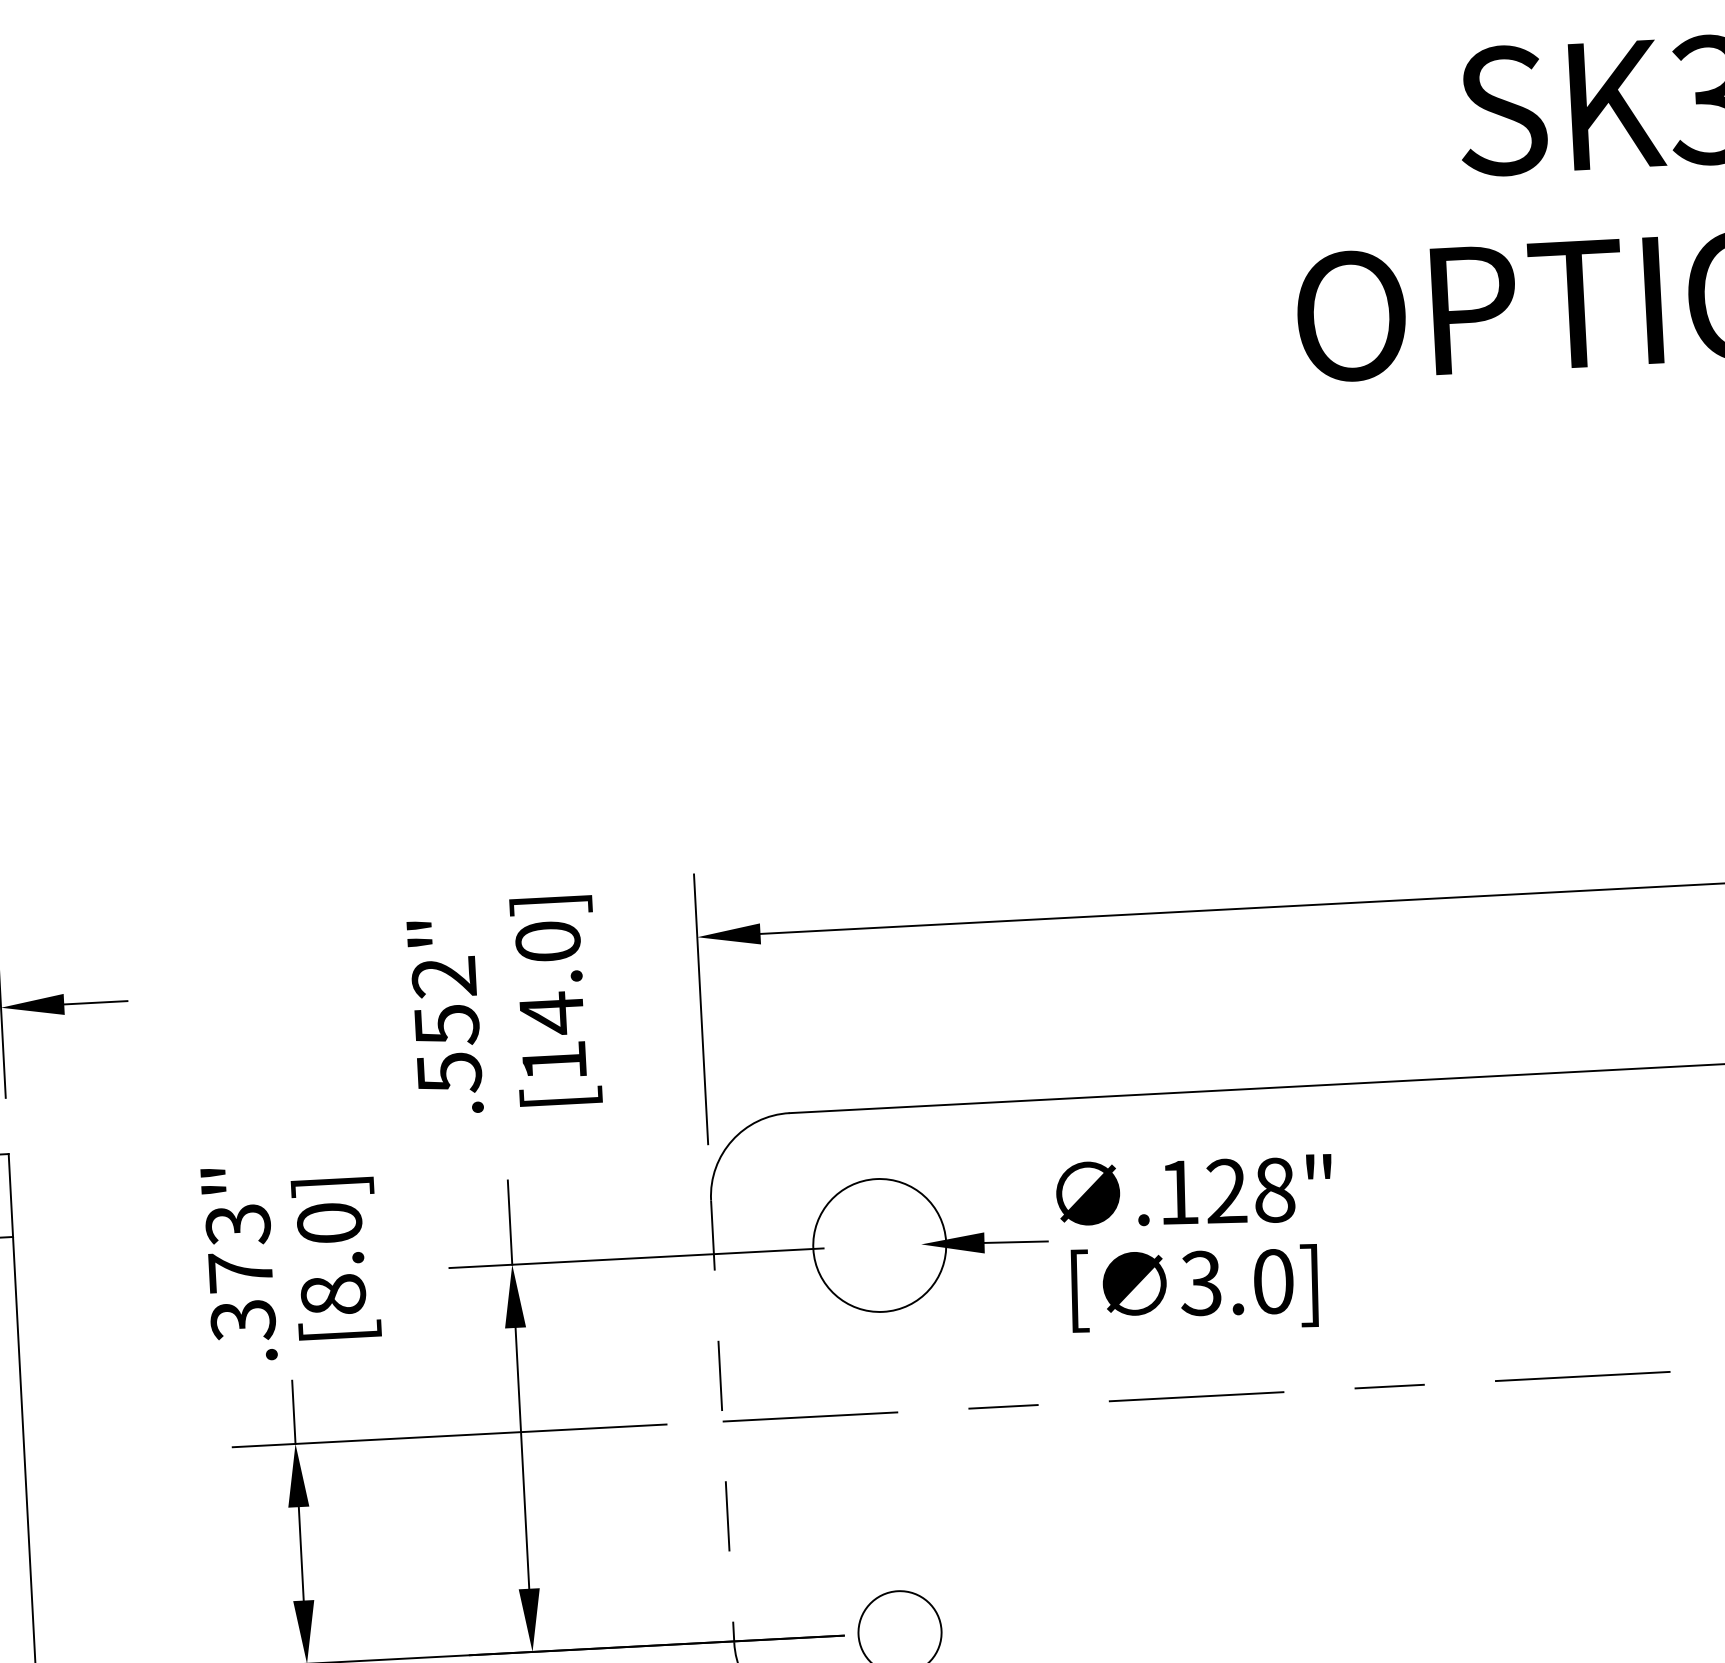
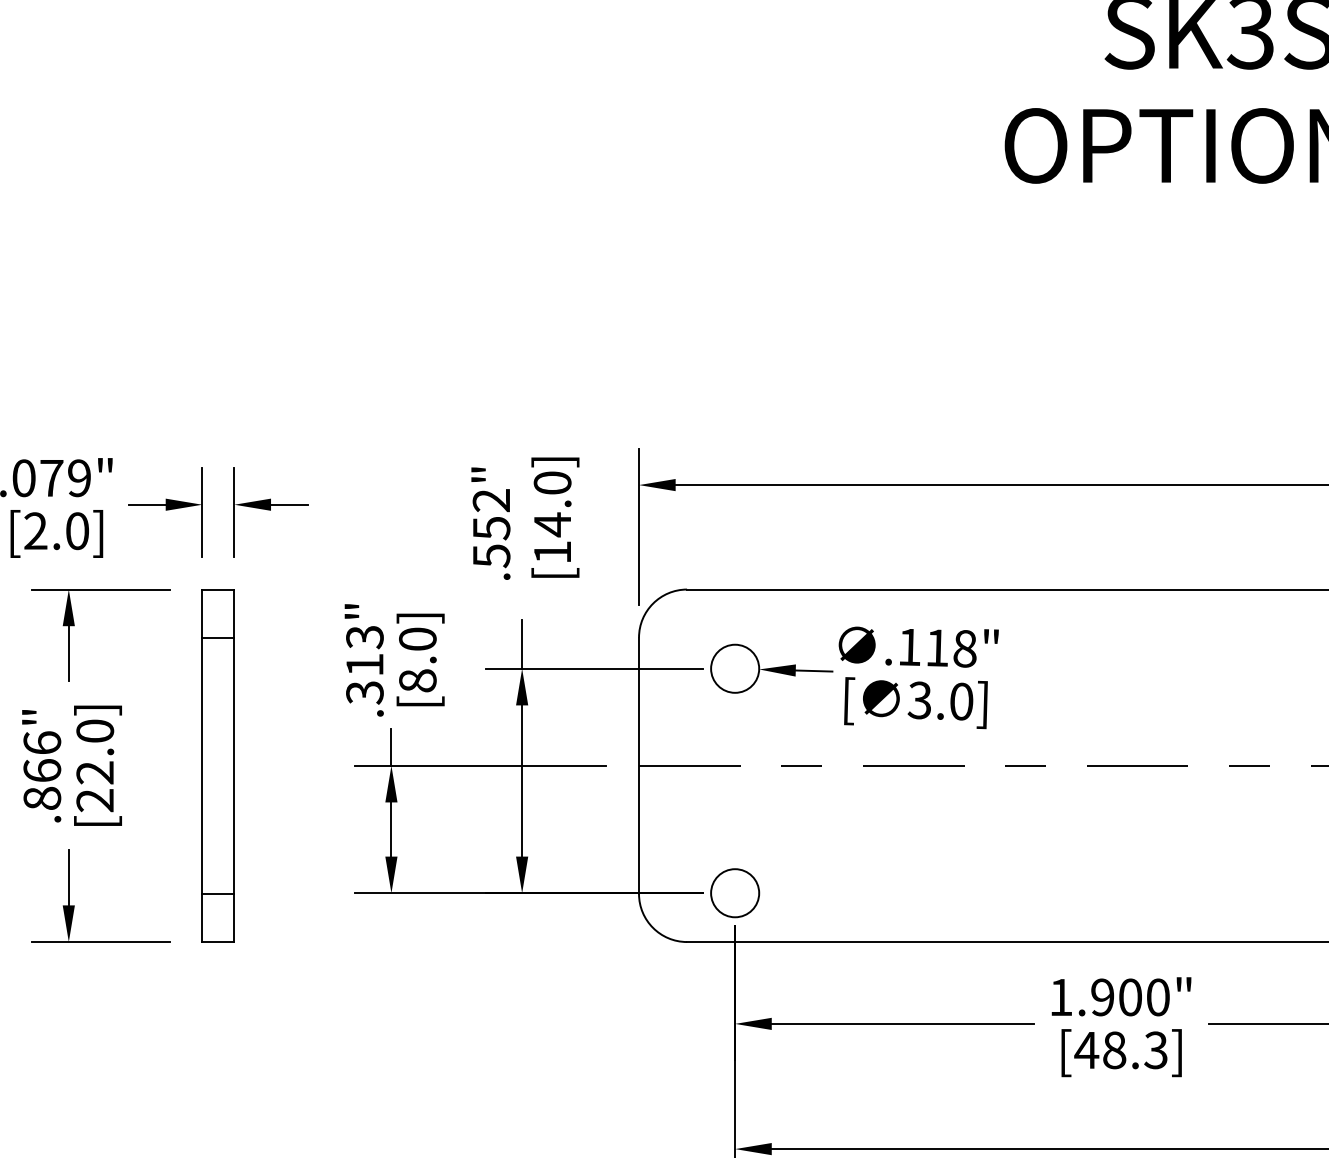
text: (1225, 1190) -> (936, 647), .128" -> .118"
circle: (880, 1244) -> (735, 668), size x0.62
text: (239, 1271) -> (364, 664), .373" -> .313"
line: (723, 1422) -> (639, 766), dashed -> solid

